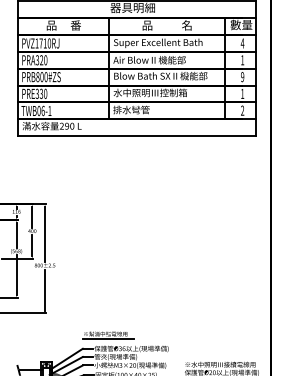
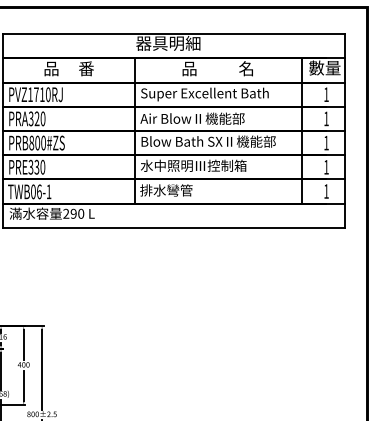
text: (242, 43) -> (326, 94), 4 -> 1
text: (242, 77) -> (326, 143), 9 -> 1
text: (242, 110) -> (326, 191), 2 -> 1

